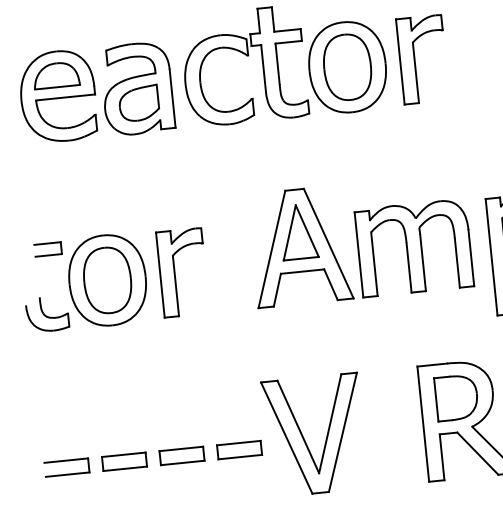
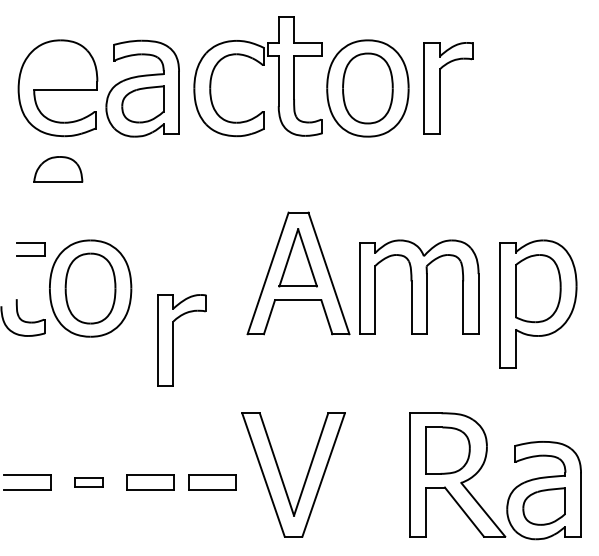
part: (56, 75) -> (58, 169), moved
part: (174, 273) -> (173, 340), moved
part: (124, 461) -> (88, 482), size x0.6

